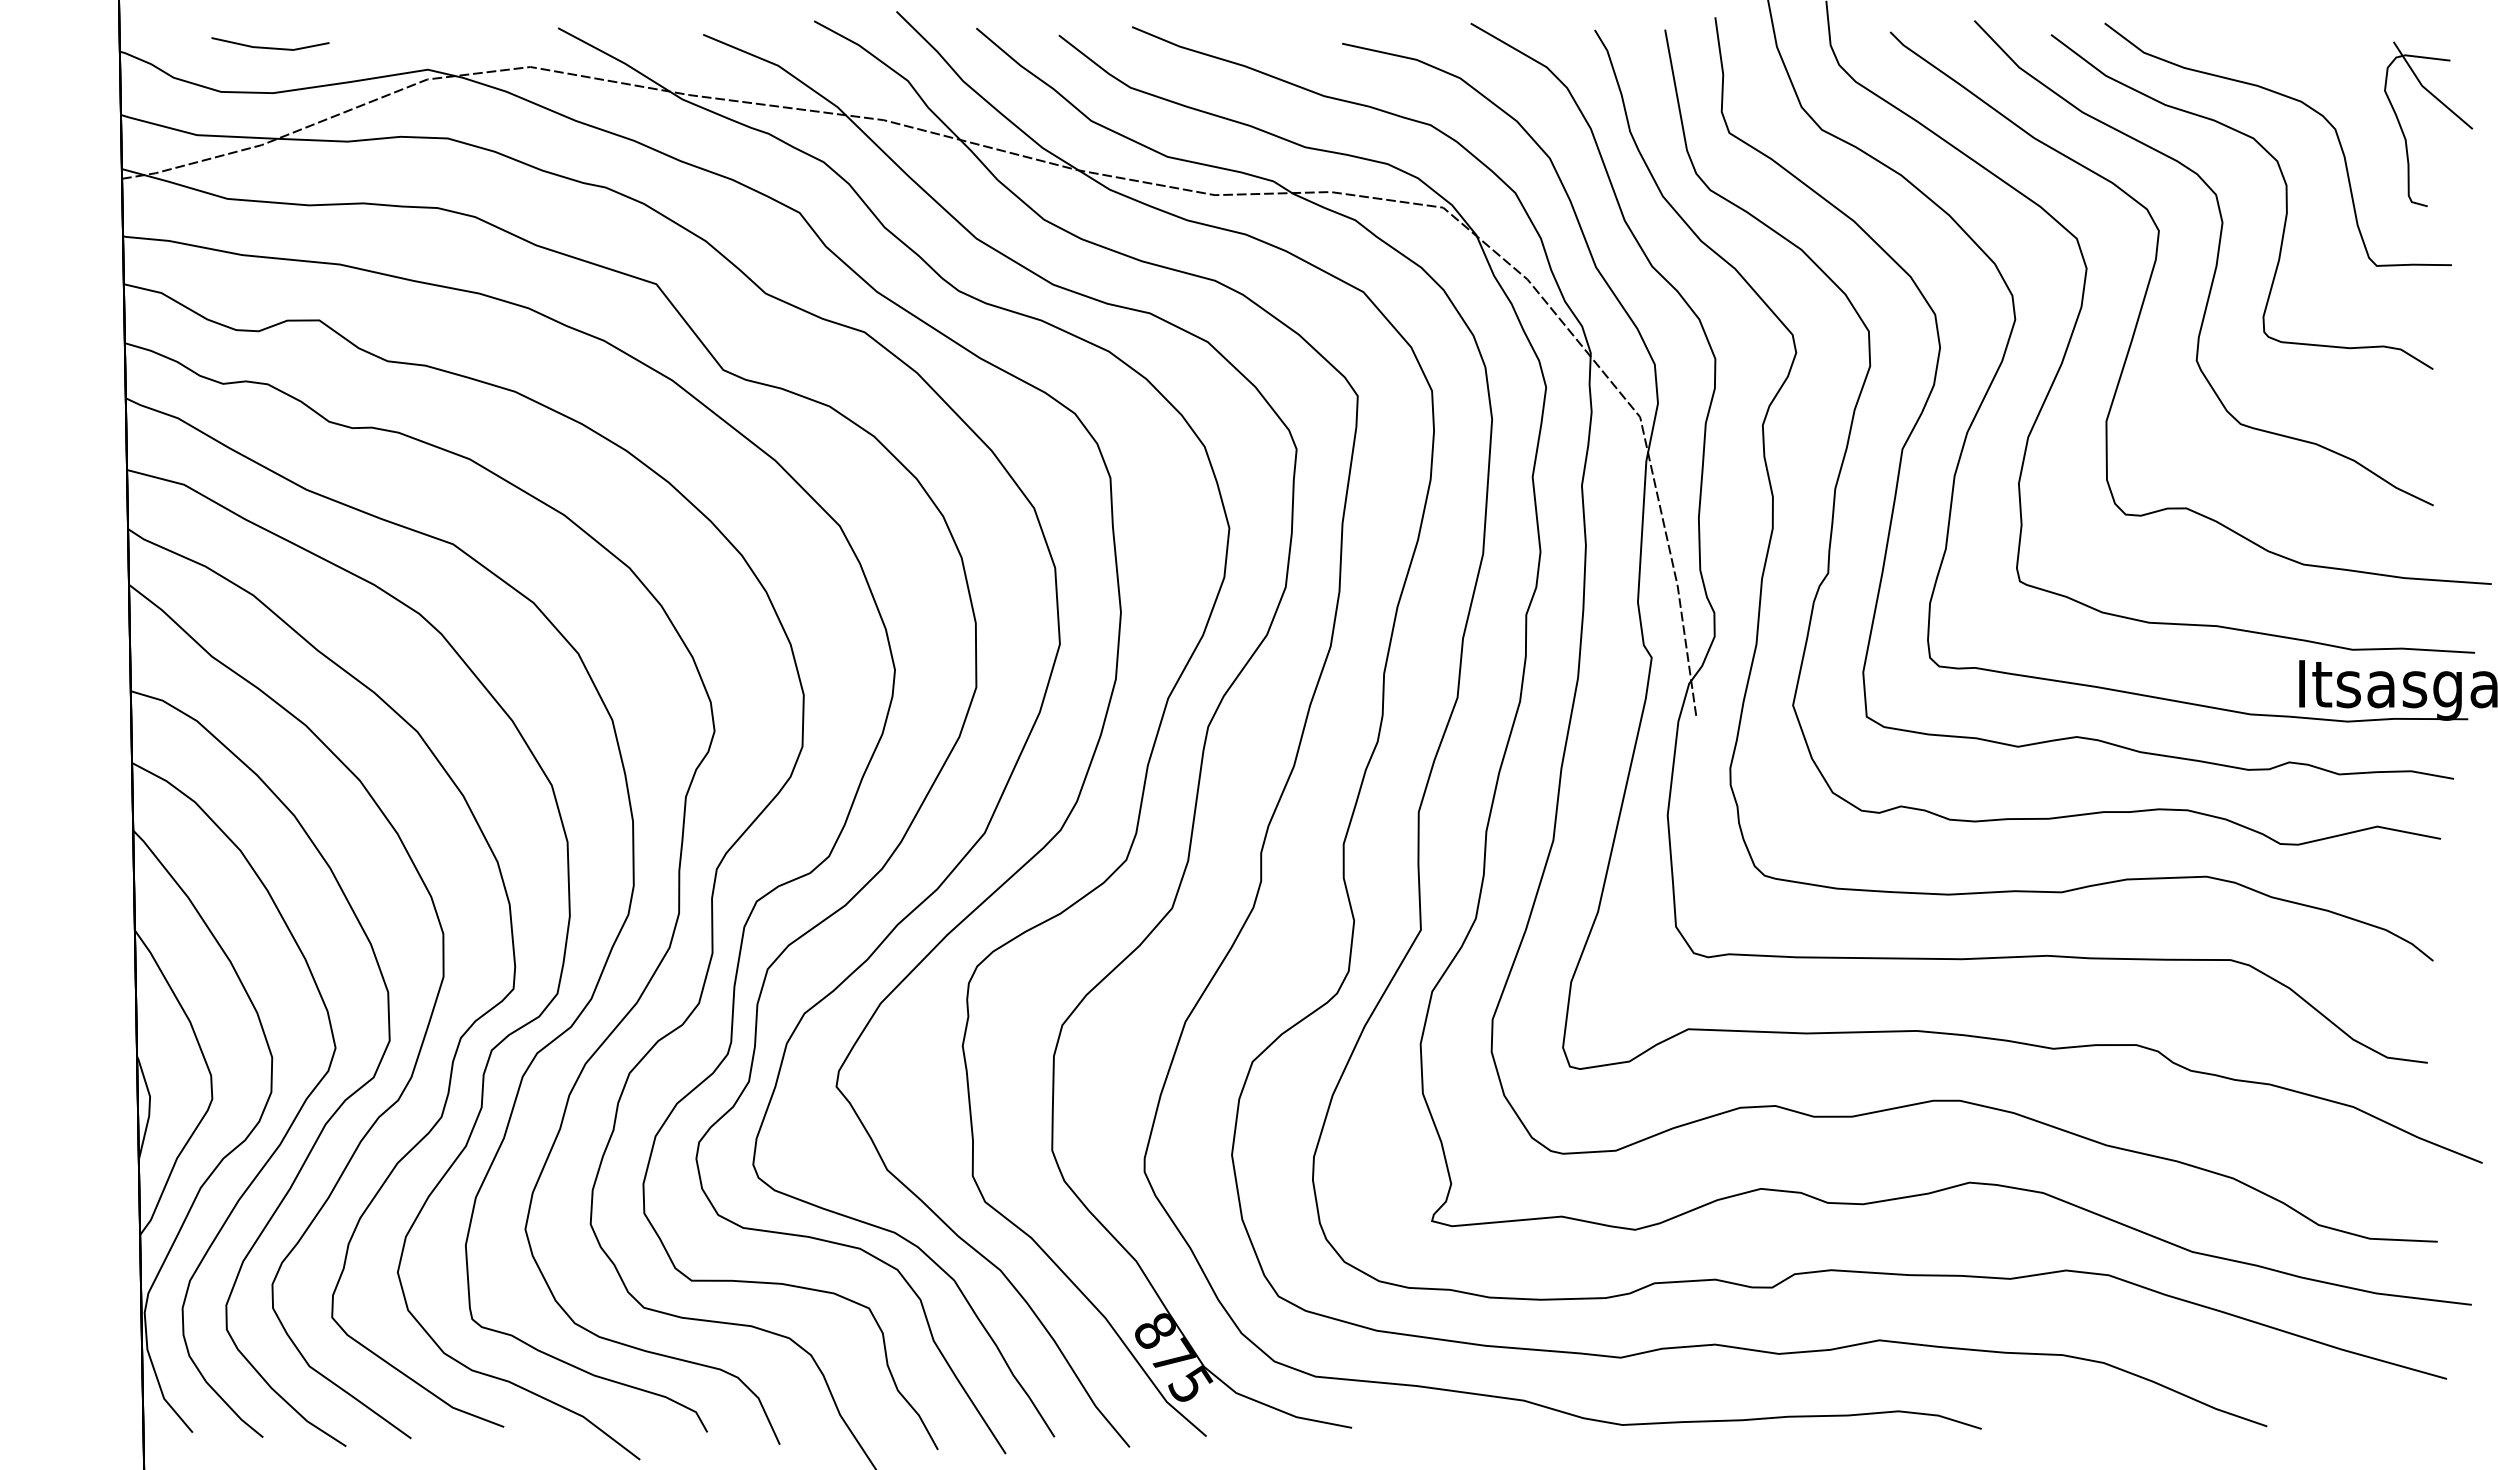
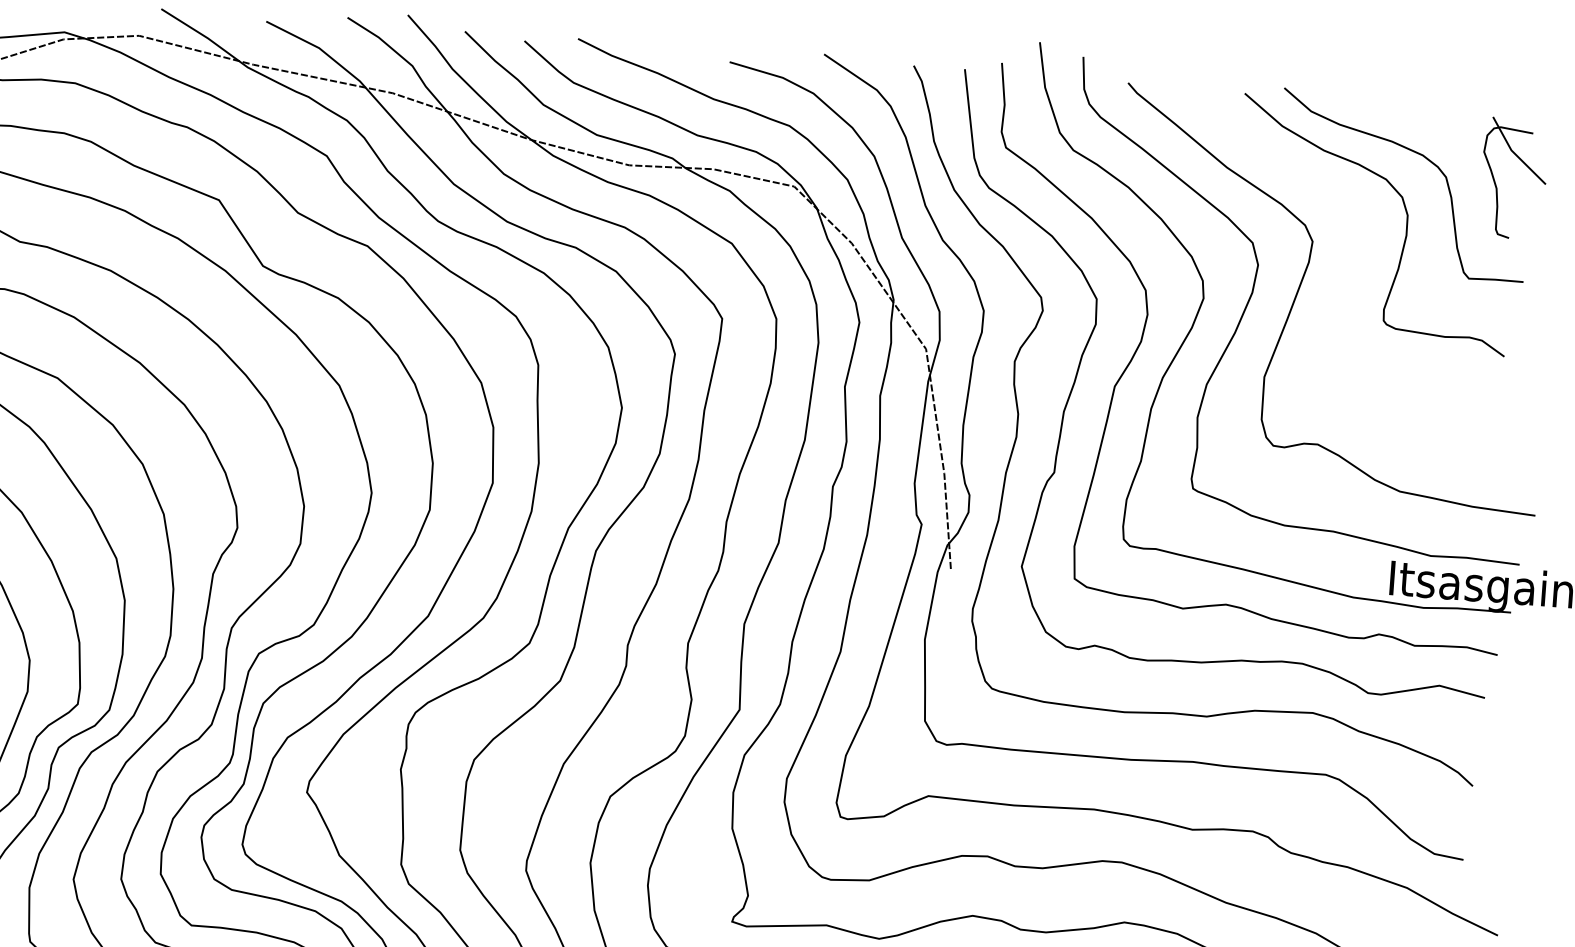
curve: (2215, 264) -> (1351, 269), removed

